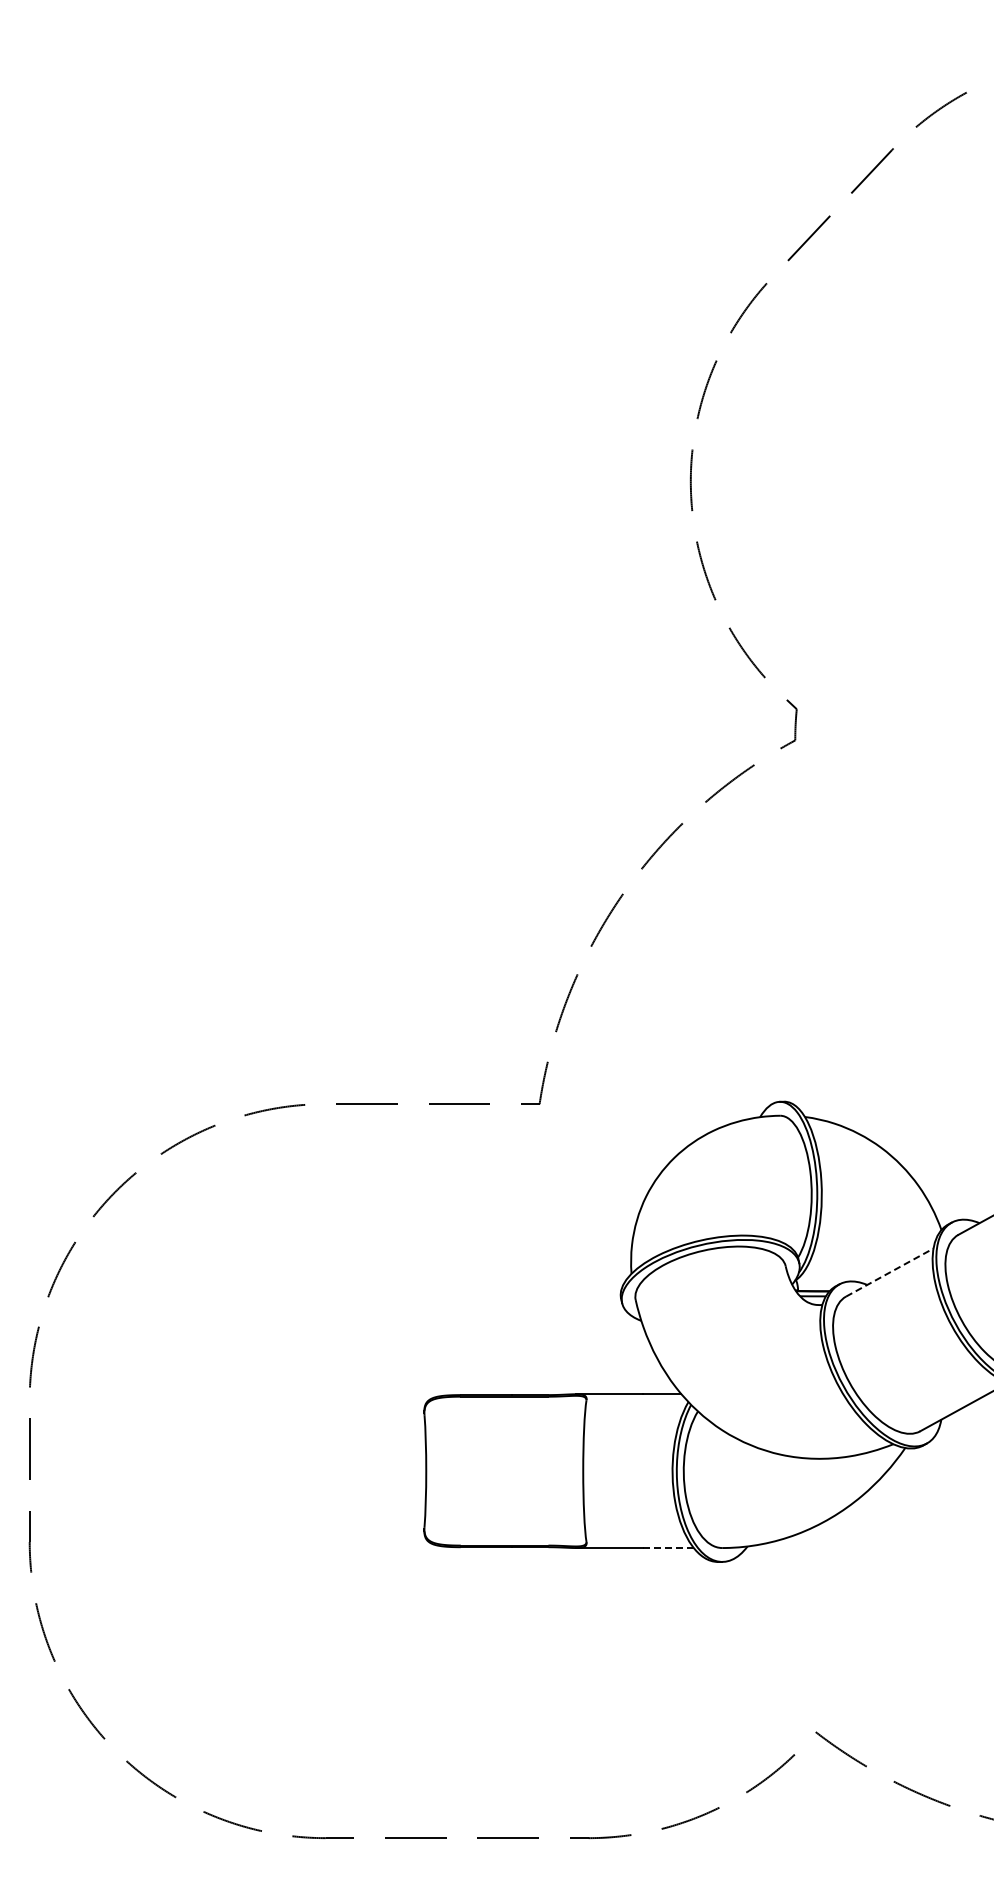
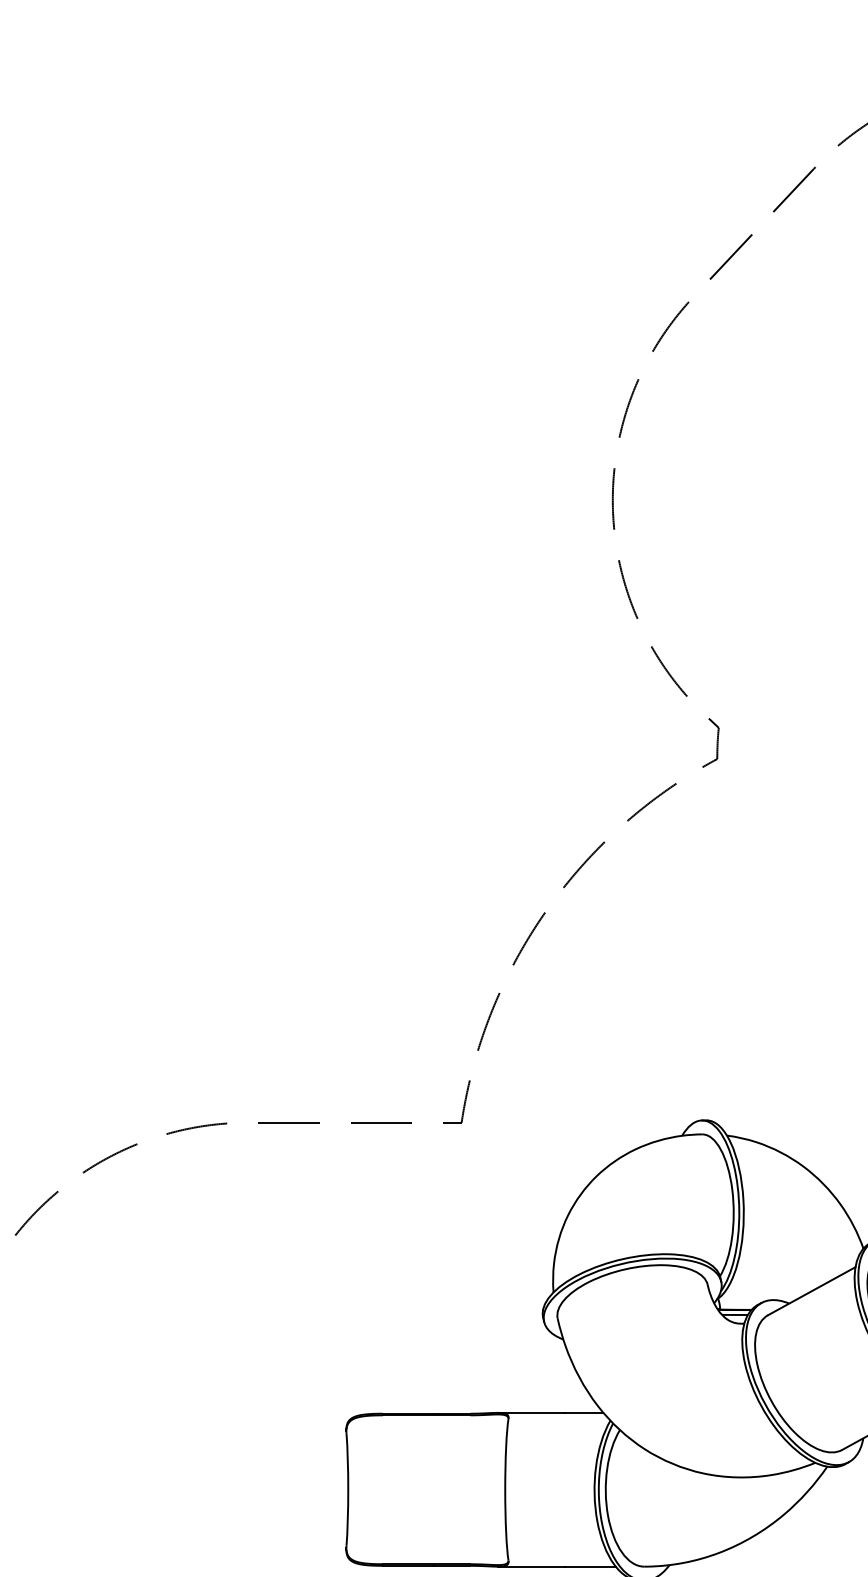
line: (889, 1272) -> (811, 1291), dashed -> solid
line: (668, 1548) -> (590, 1567), dashed -> solid

